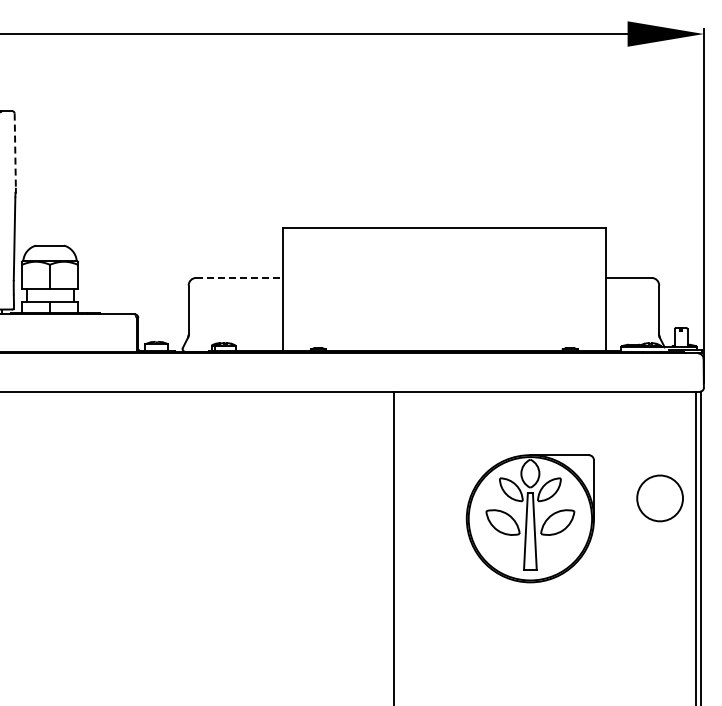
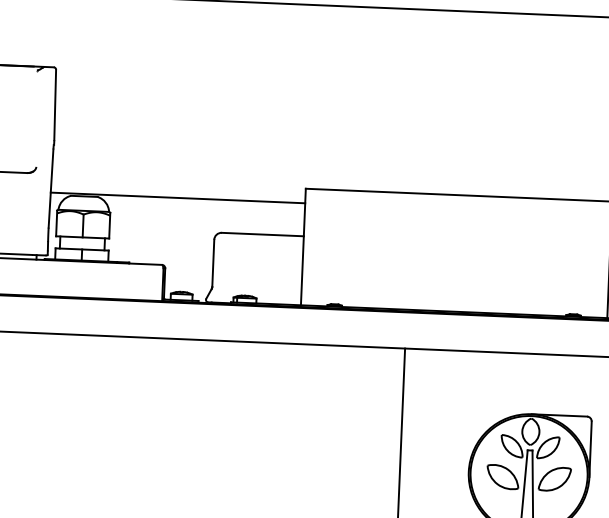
line: (15, 151) -> (55, 105), dashed -> solid
line: (148, 243) -> (177, 198), added
line: (240, 277) -> (263, 234), dashed -> solid

